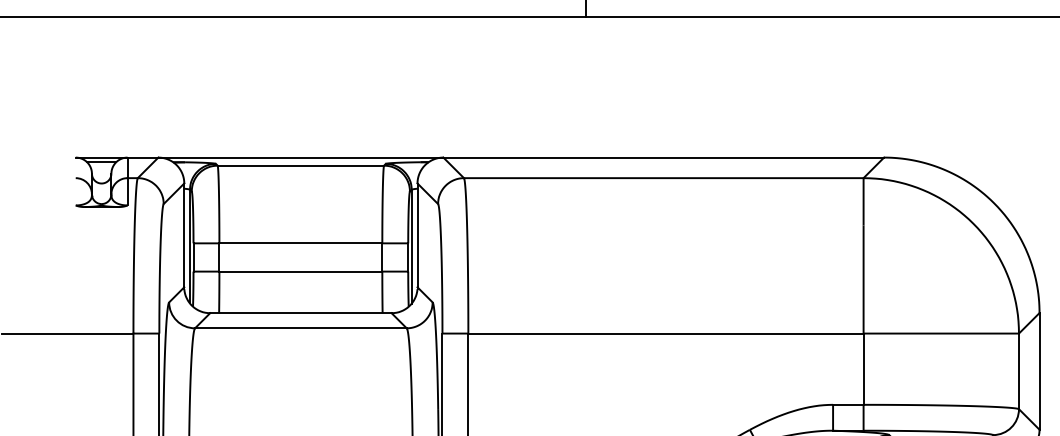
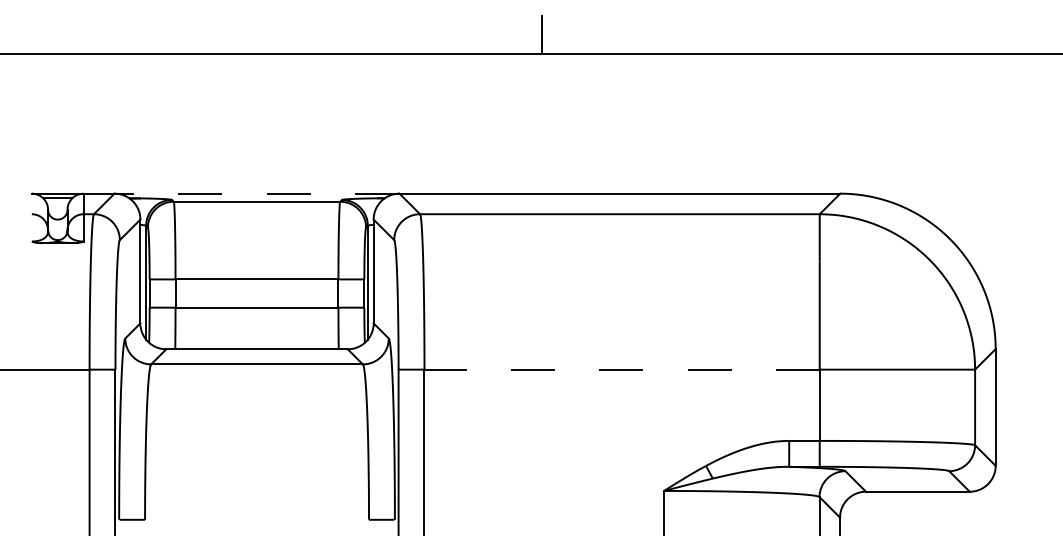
line: (300, 157) -> (256, 193), solid -> dashed
line: (666, 333) -> (622, 369), solid -> dashed

